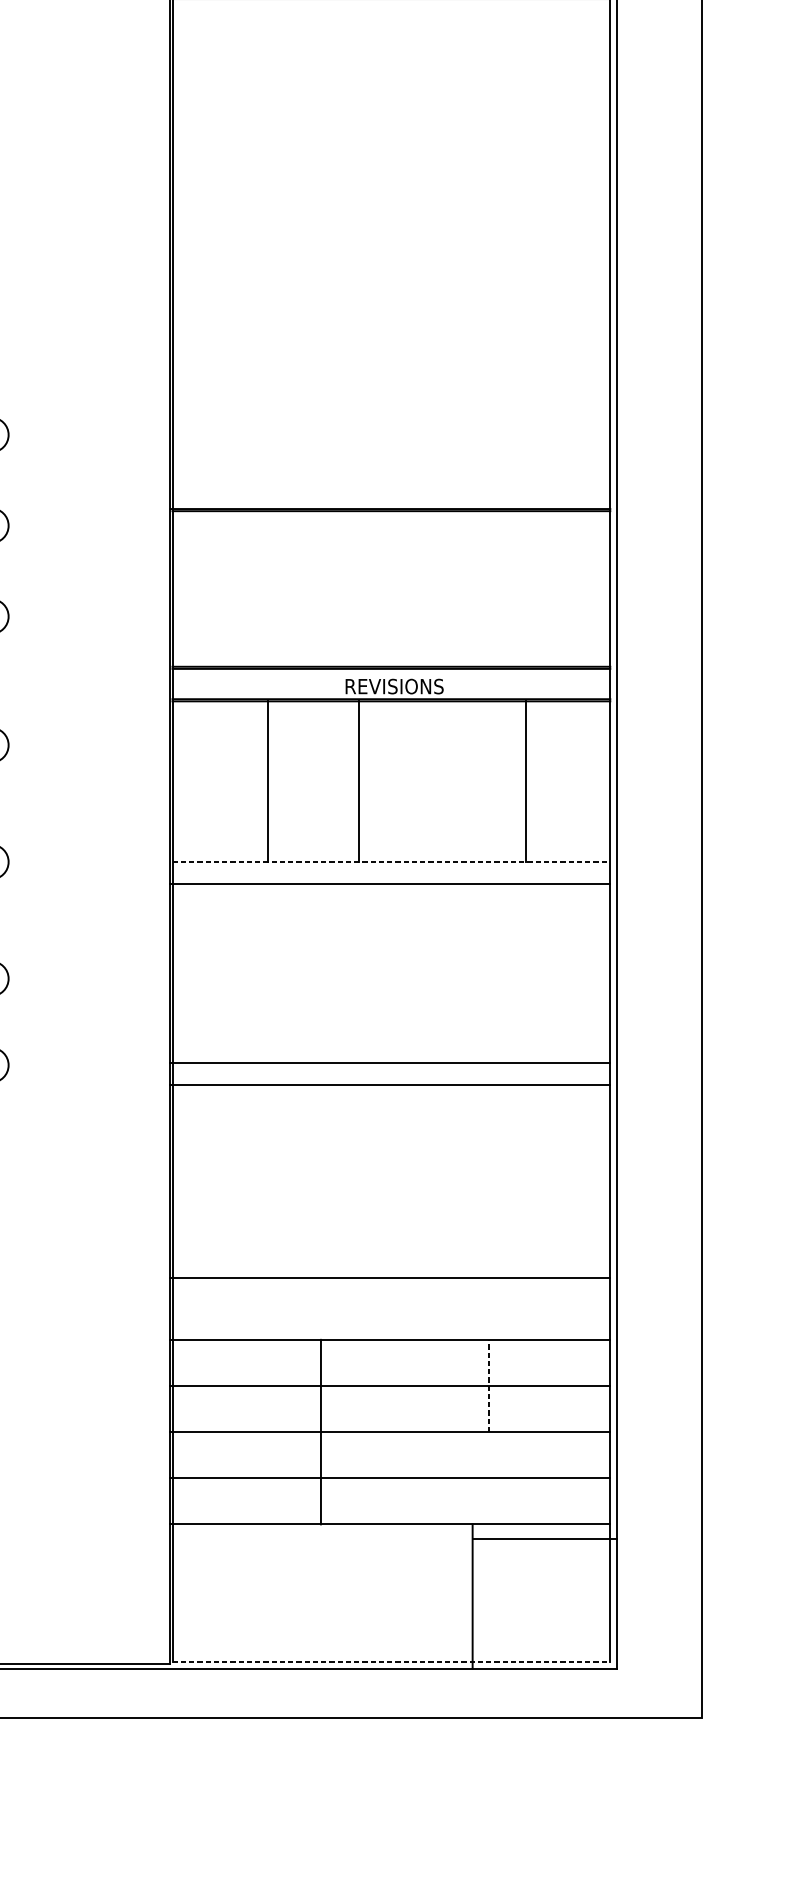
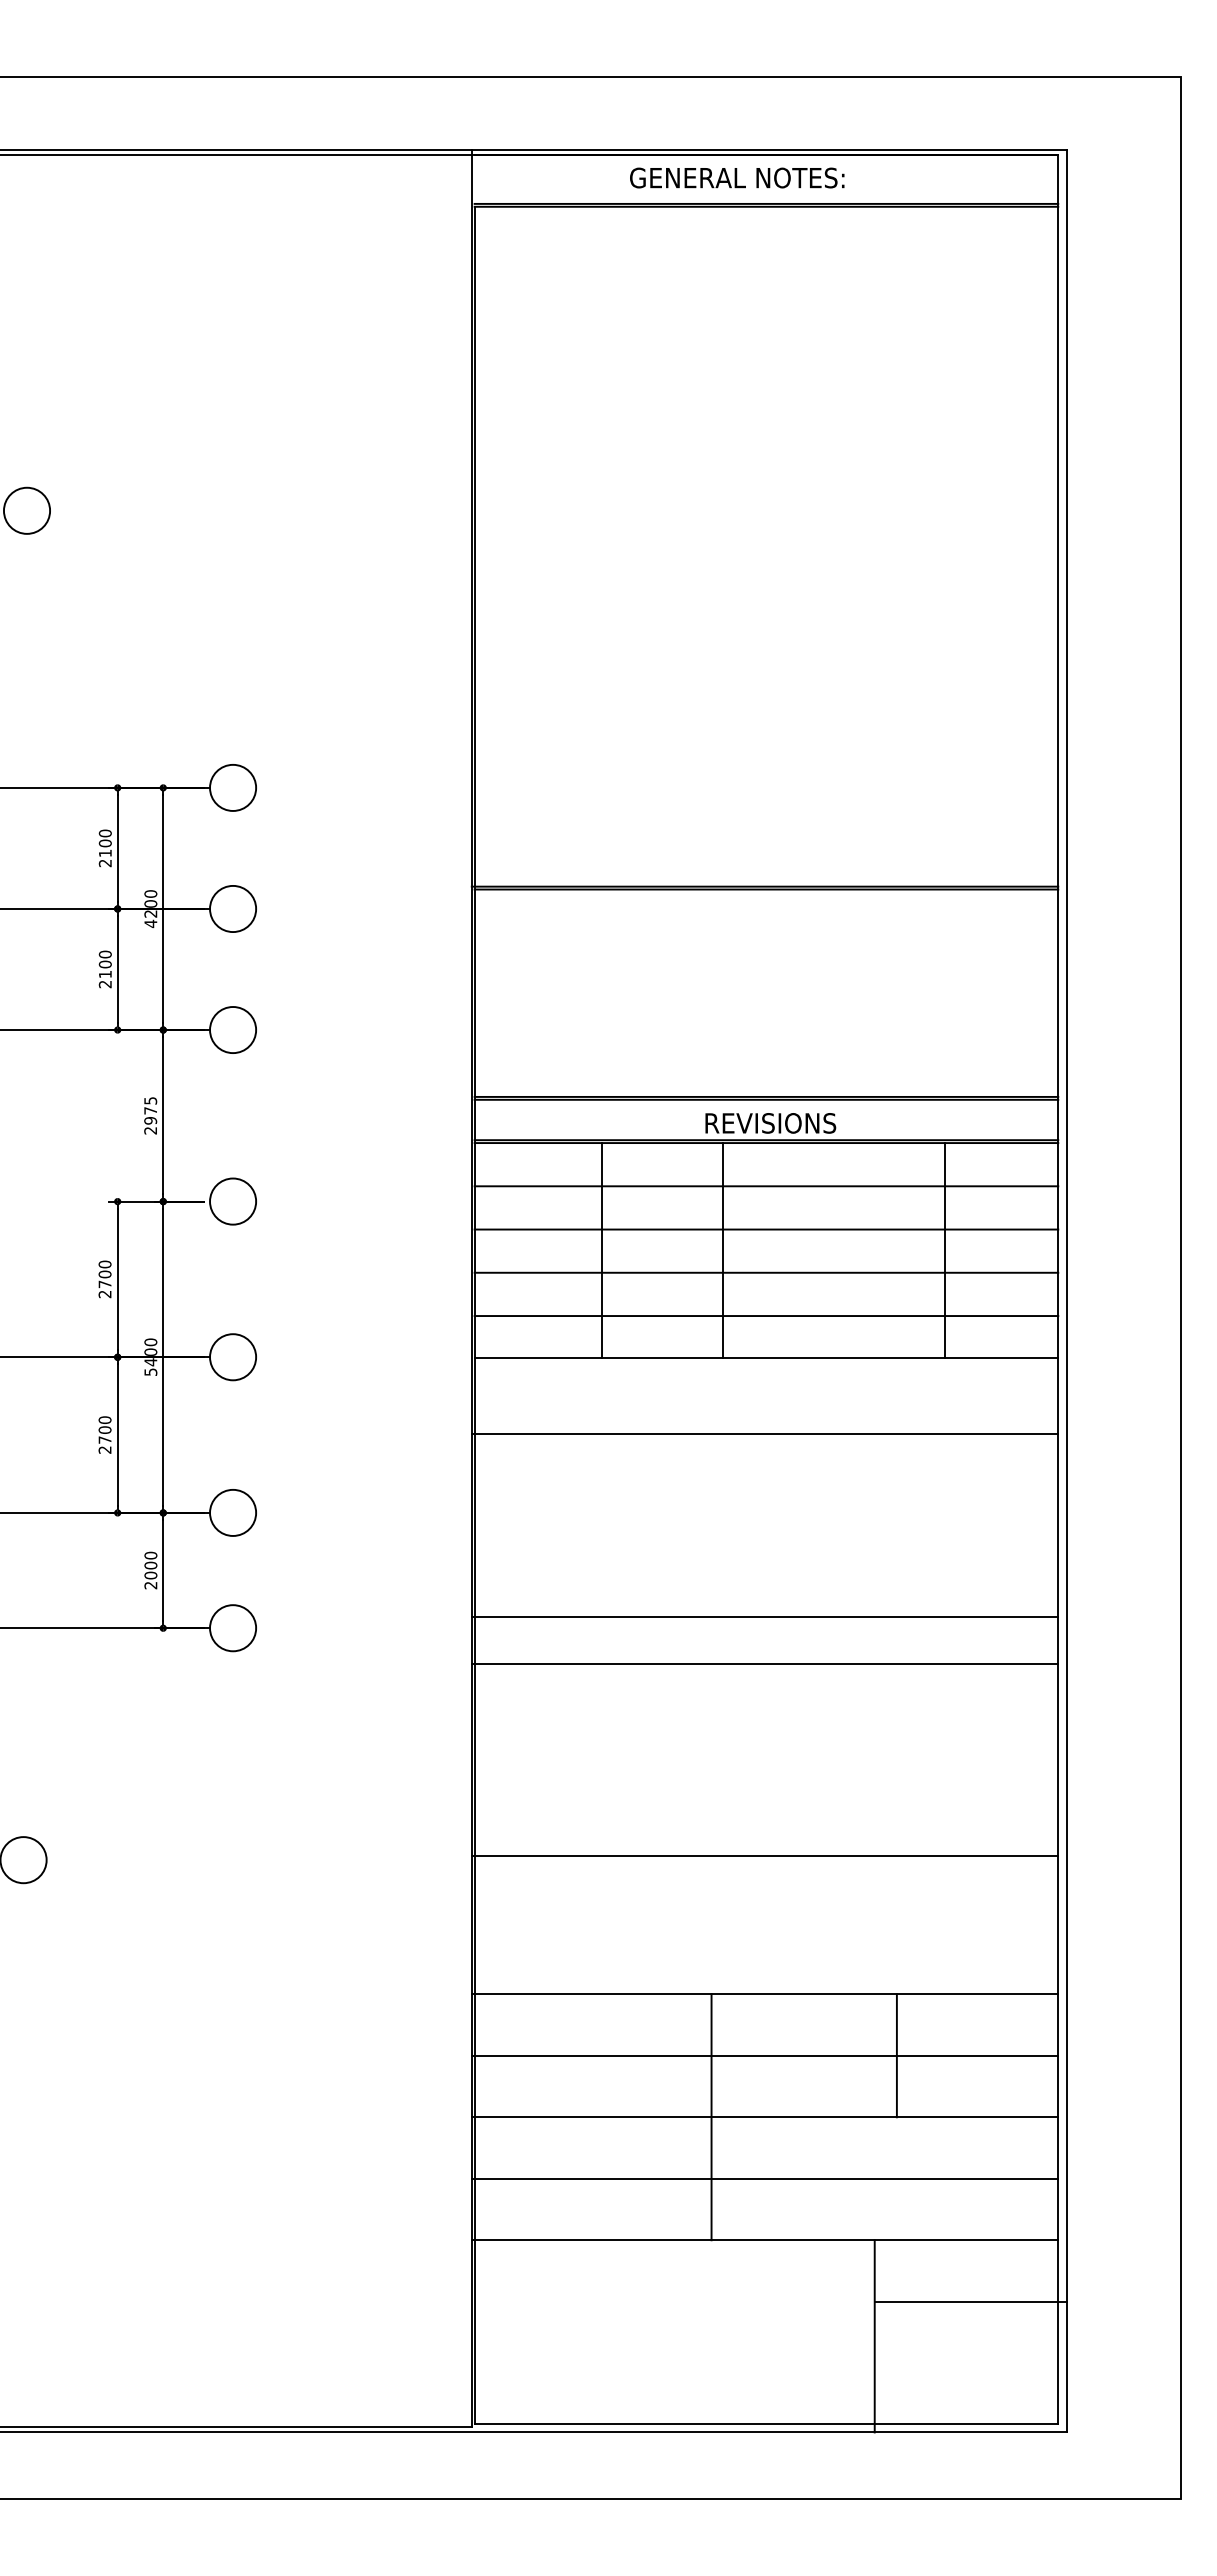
line: (391, 733) -> (766, 1186), added
line: (391, 766) -> (766, 1229), added
line: (391, 798) -> (766, 1272), added
line: (391, 831) -> (766, 1316), added
line: (391, 862) -> (766, 1357), dashed -> solid
line: (389, 883) -> (764, 1433), moved
line: (389, 1063) -> (764, 1663), moved
line: (389, 1084) -> (764, 1616), moved
line: (389, 1277) -> (764, 1855), moved
line: (488, 1385) -> (896, 2055), dashed -> solid
line: (320, 1432) -> (711, 2117), moved
line: (544, 1538) -> (970, 2301), moved
line: (391, 1661) -> (766, 2423), dashed -> solid

